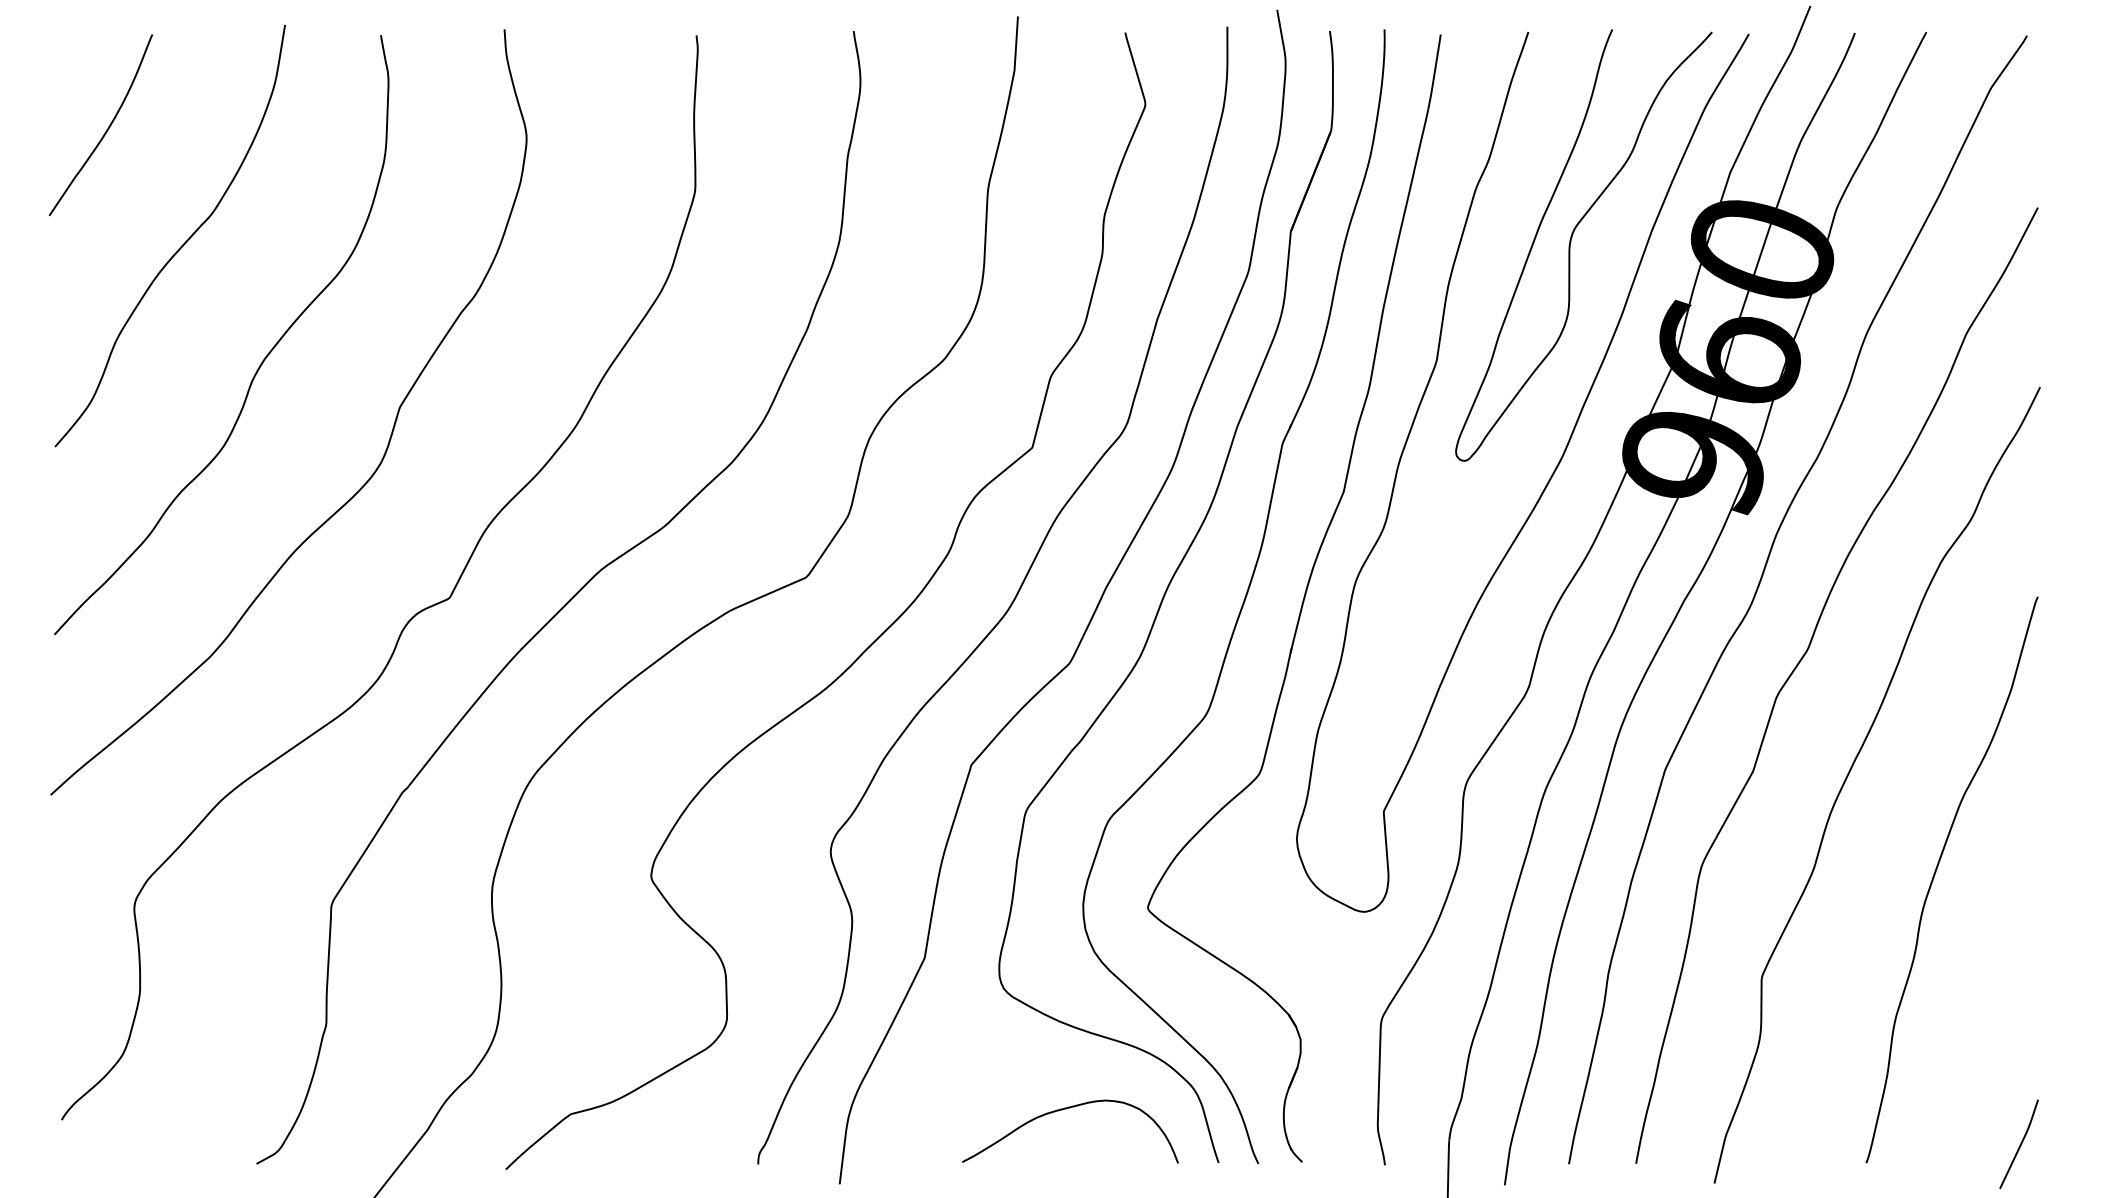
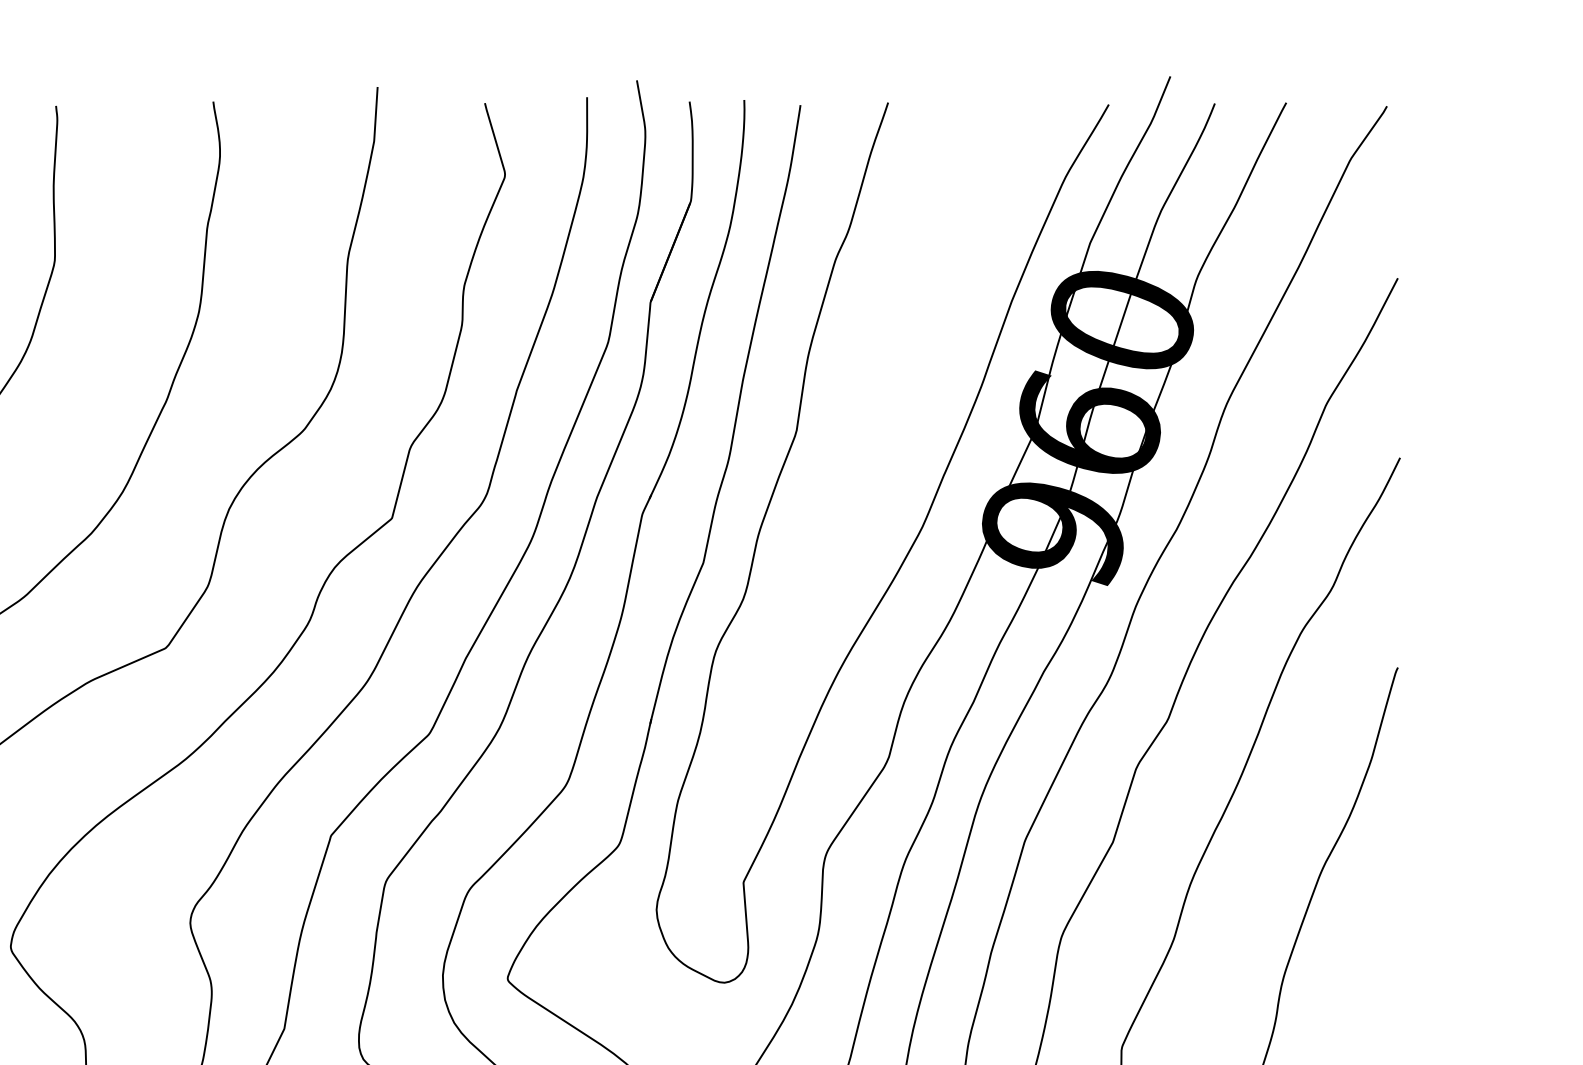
curve: (1571, 242) -> (931, 313), removed

